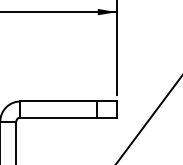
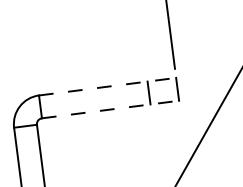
line: (69, 101) -> (108, 86), solid -> dashed
line: (69, 117) -> (111, 109), solid -> dashed

